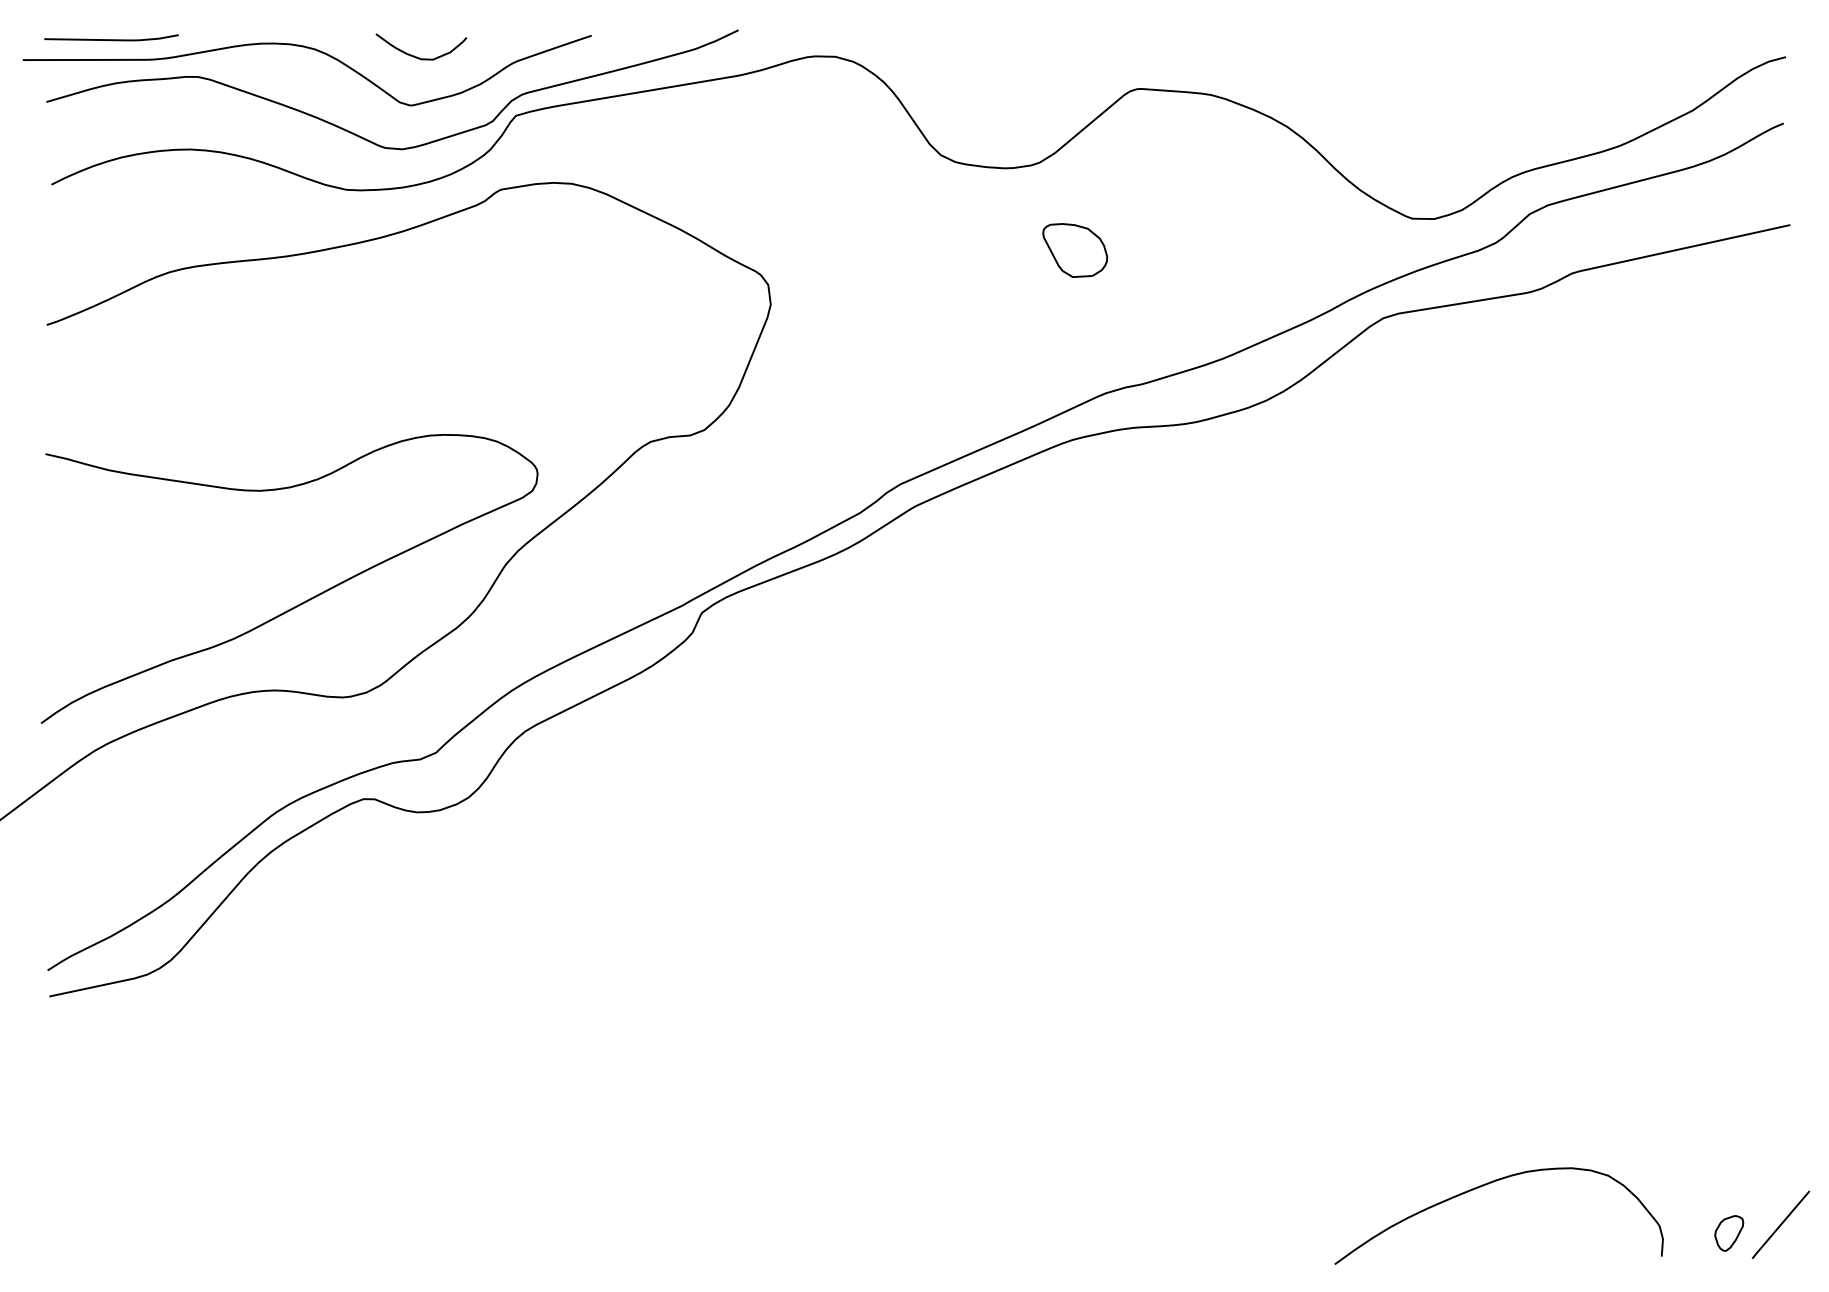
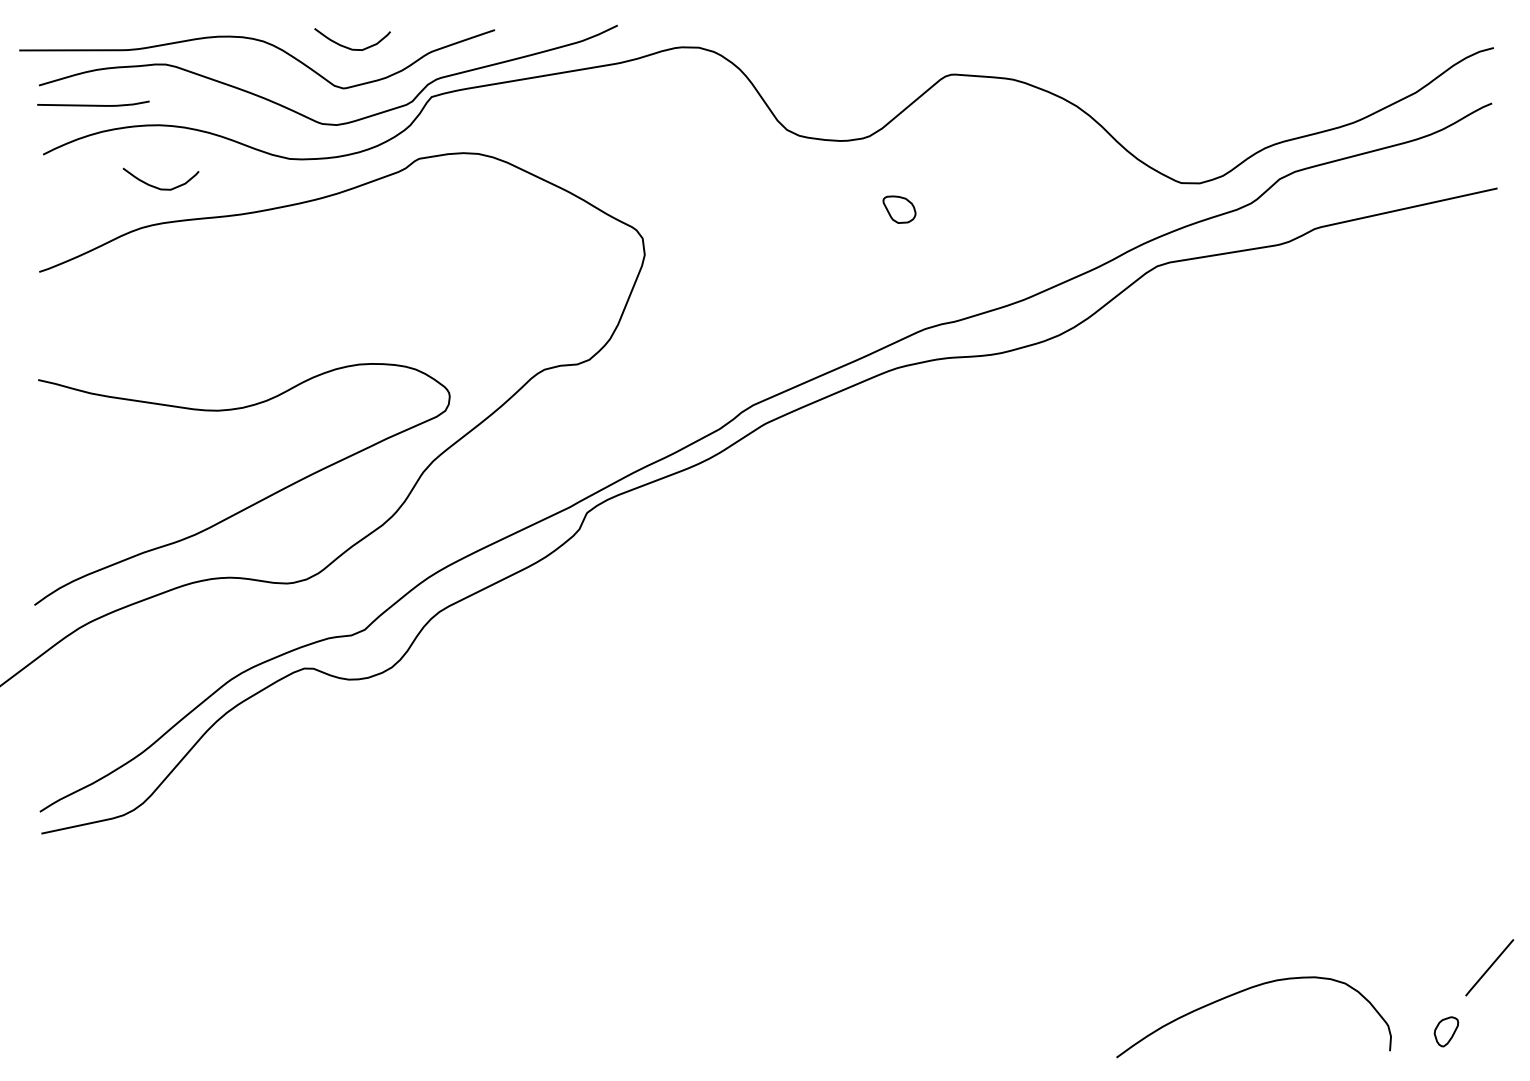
curve: (111, 39) -> (93, 105), moved
curve: (188, 223) -> (157, 187), added
part: (1075, 250) -> (899, 209), size x0.6
line: (1780, 1224) -> (1489, 967), moved

